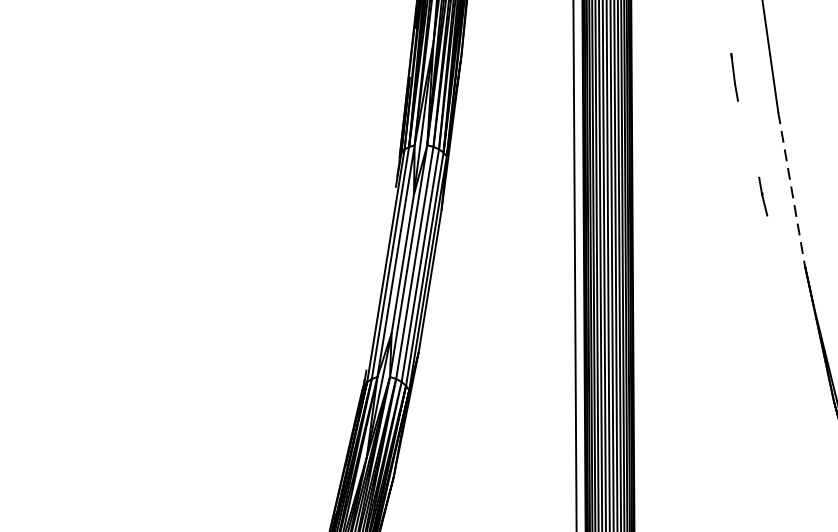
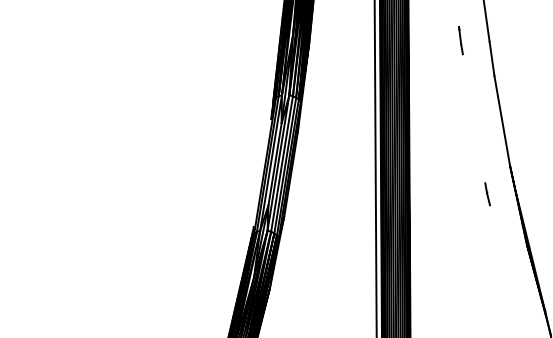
line: (733, 77) -> (460, 40), moved
line: (792, 190) -> (502, 121), dashed -> solid
line: (762, 197) -> (487, 194), moved

